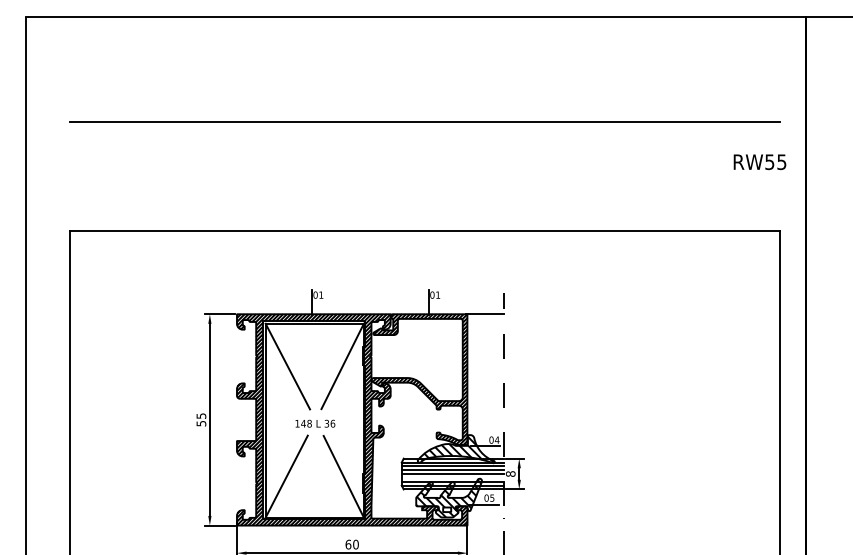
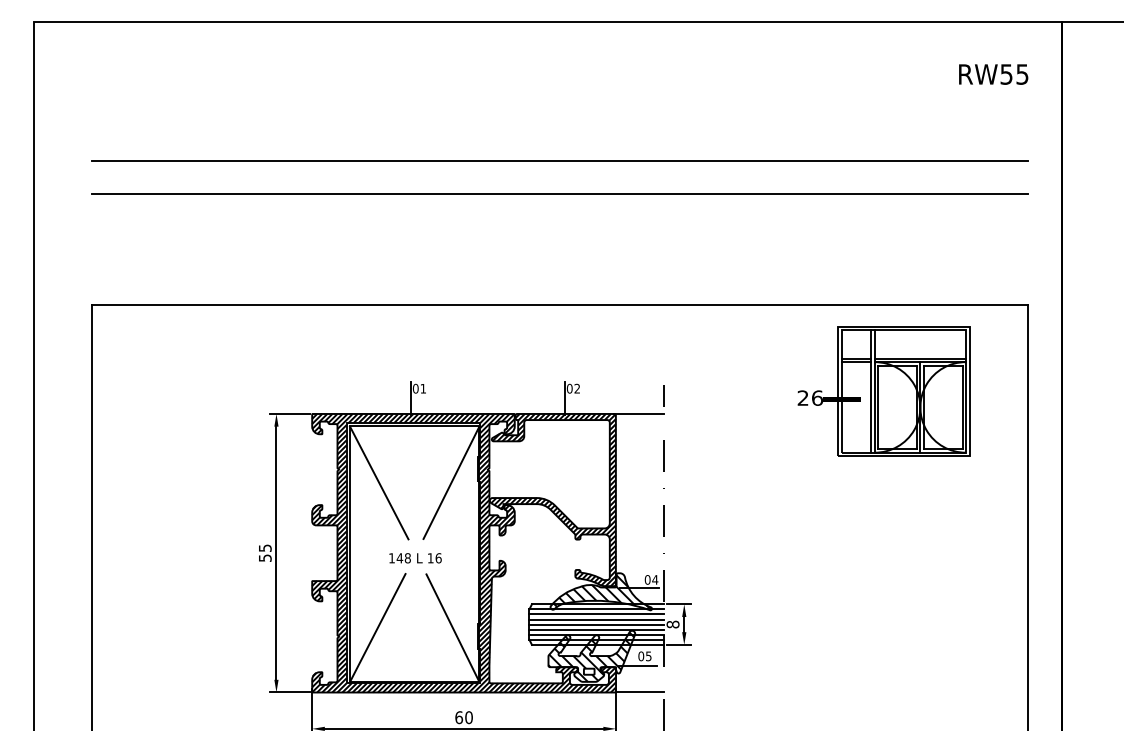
line: (424, 147) -> (559, 194), added
text: (759, 162) -> (993, 74), moved
text: (437, 294) -> (576, 388), 01 -> 02
part: (670, 297) -> (883, 391), added
text: (326, 423) -> (430, 558), 36 -> 16
line: (452, 477) -> (596, 629), added
line: (485, 525) -> (639, 692), added

